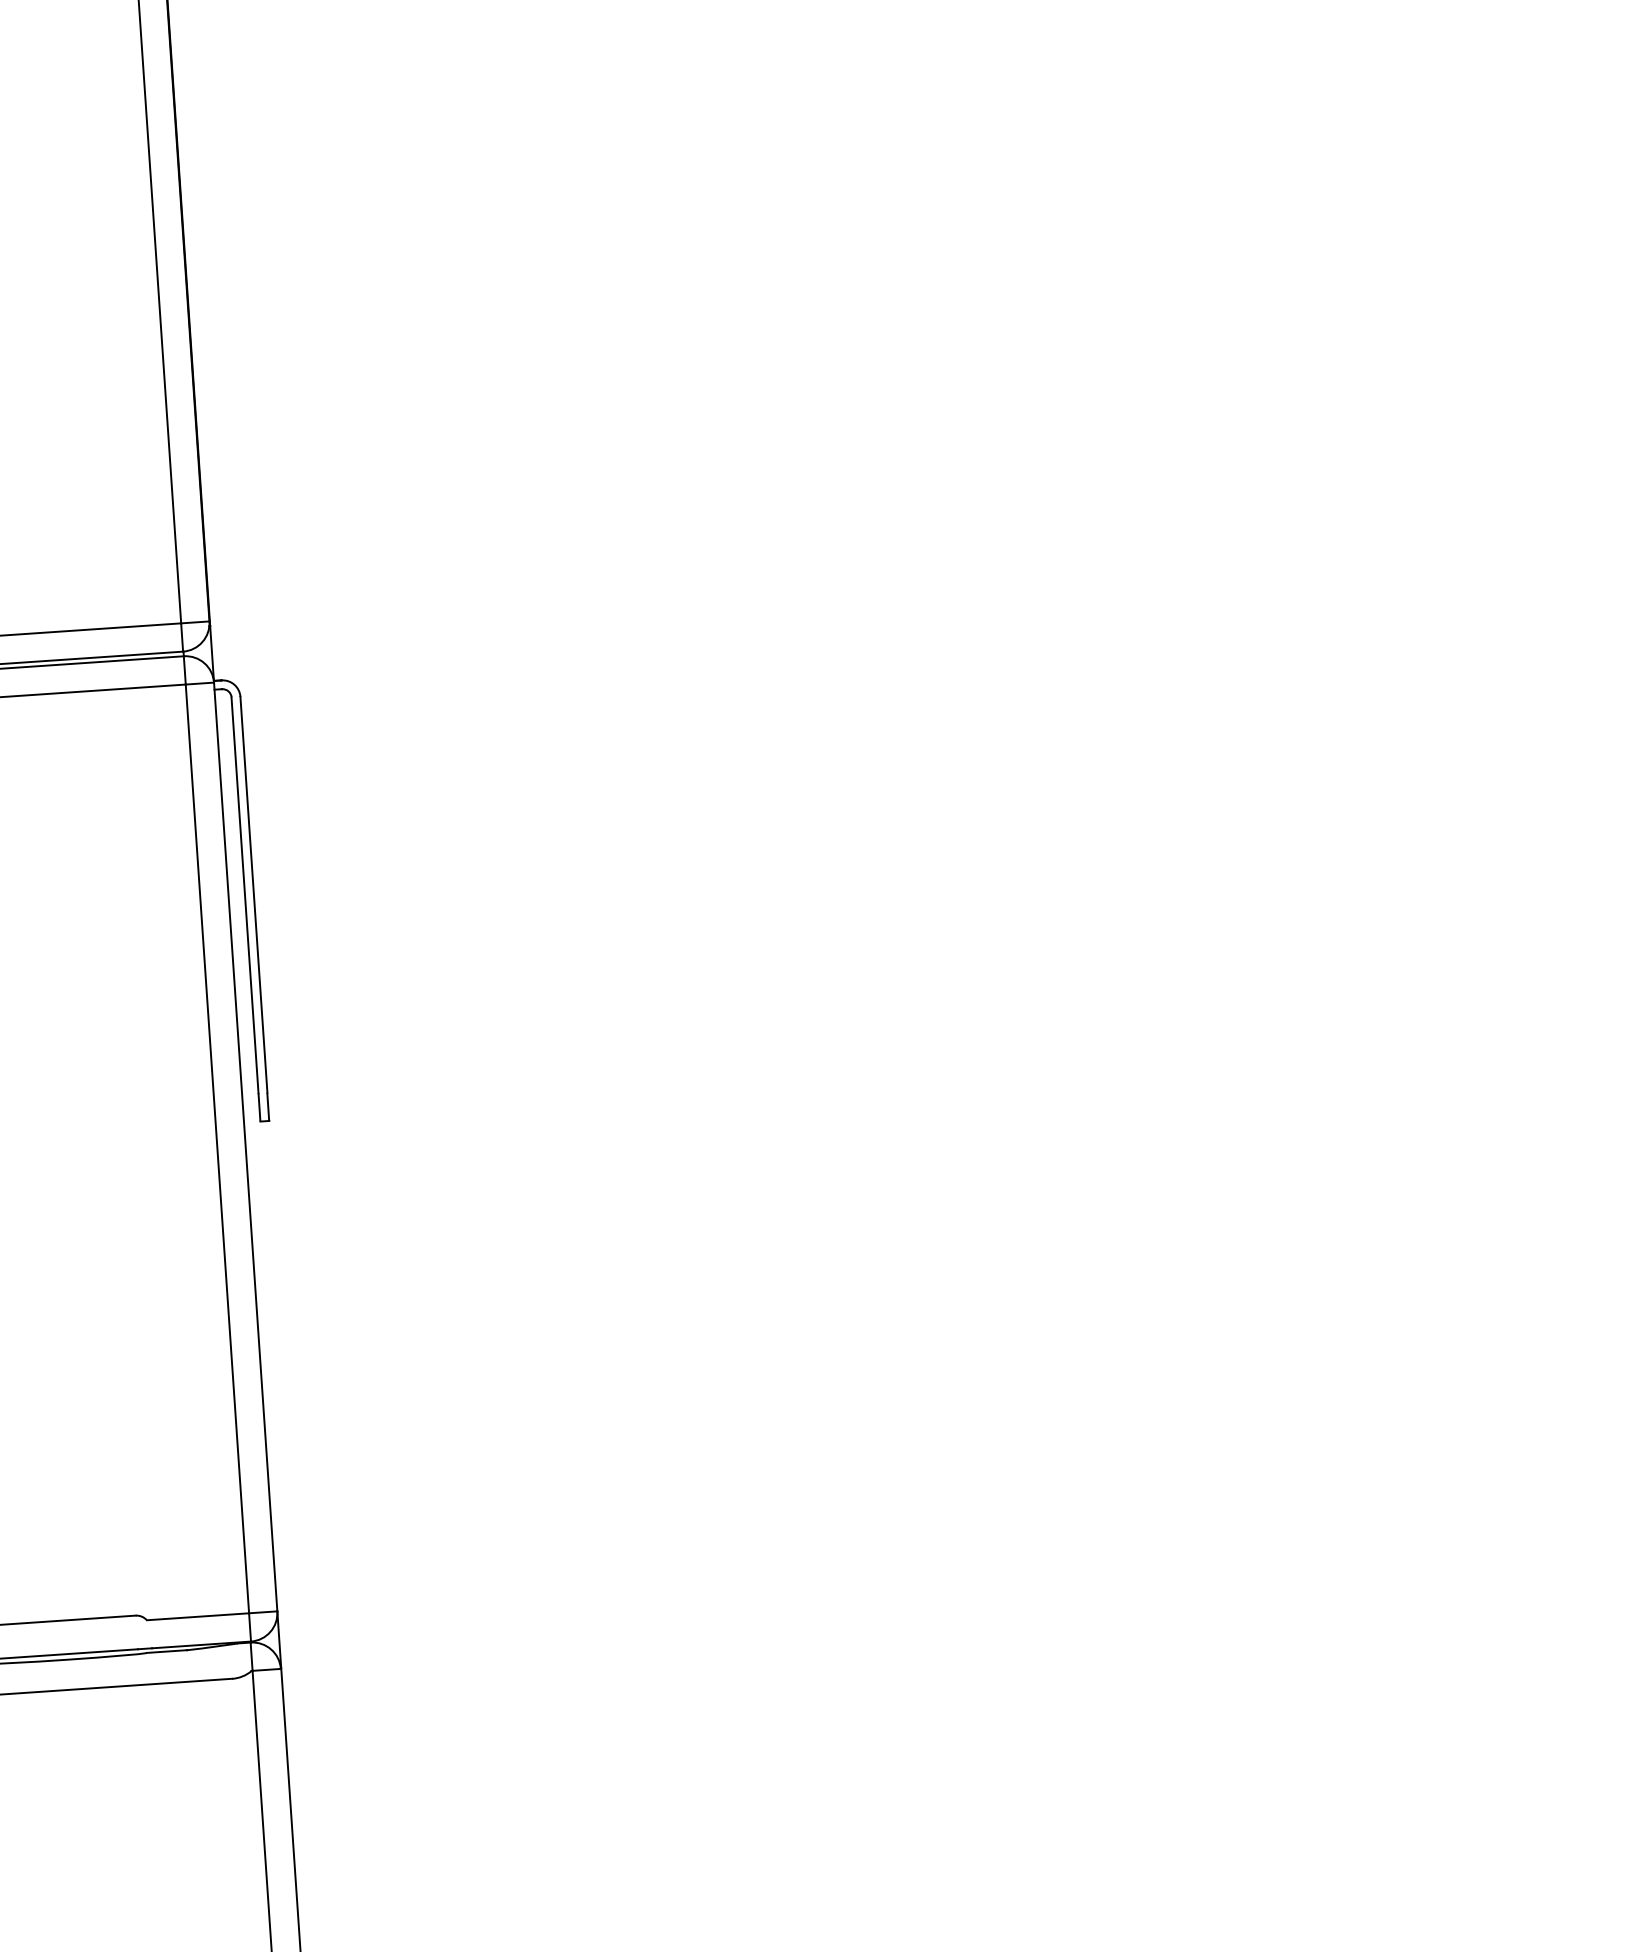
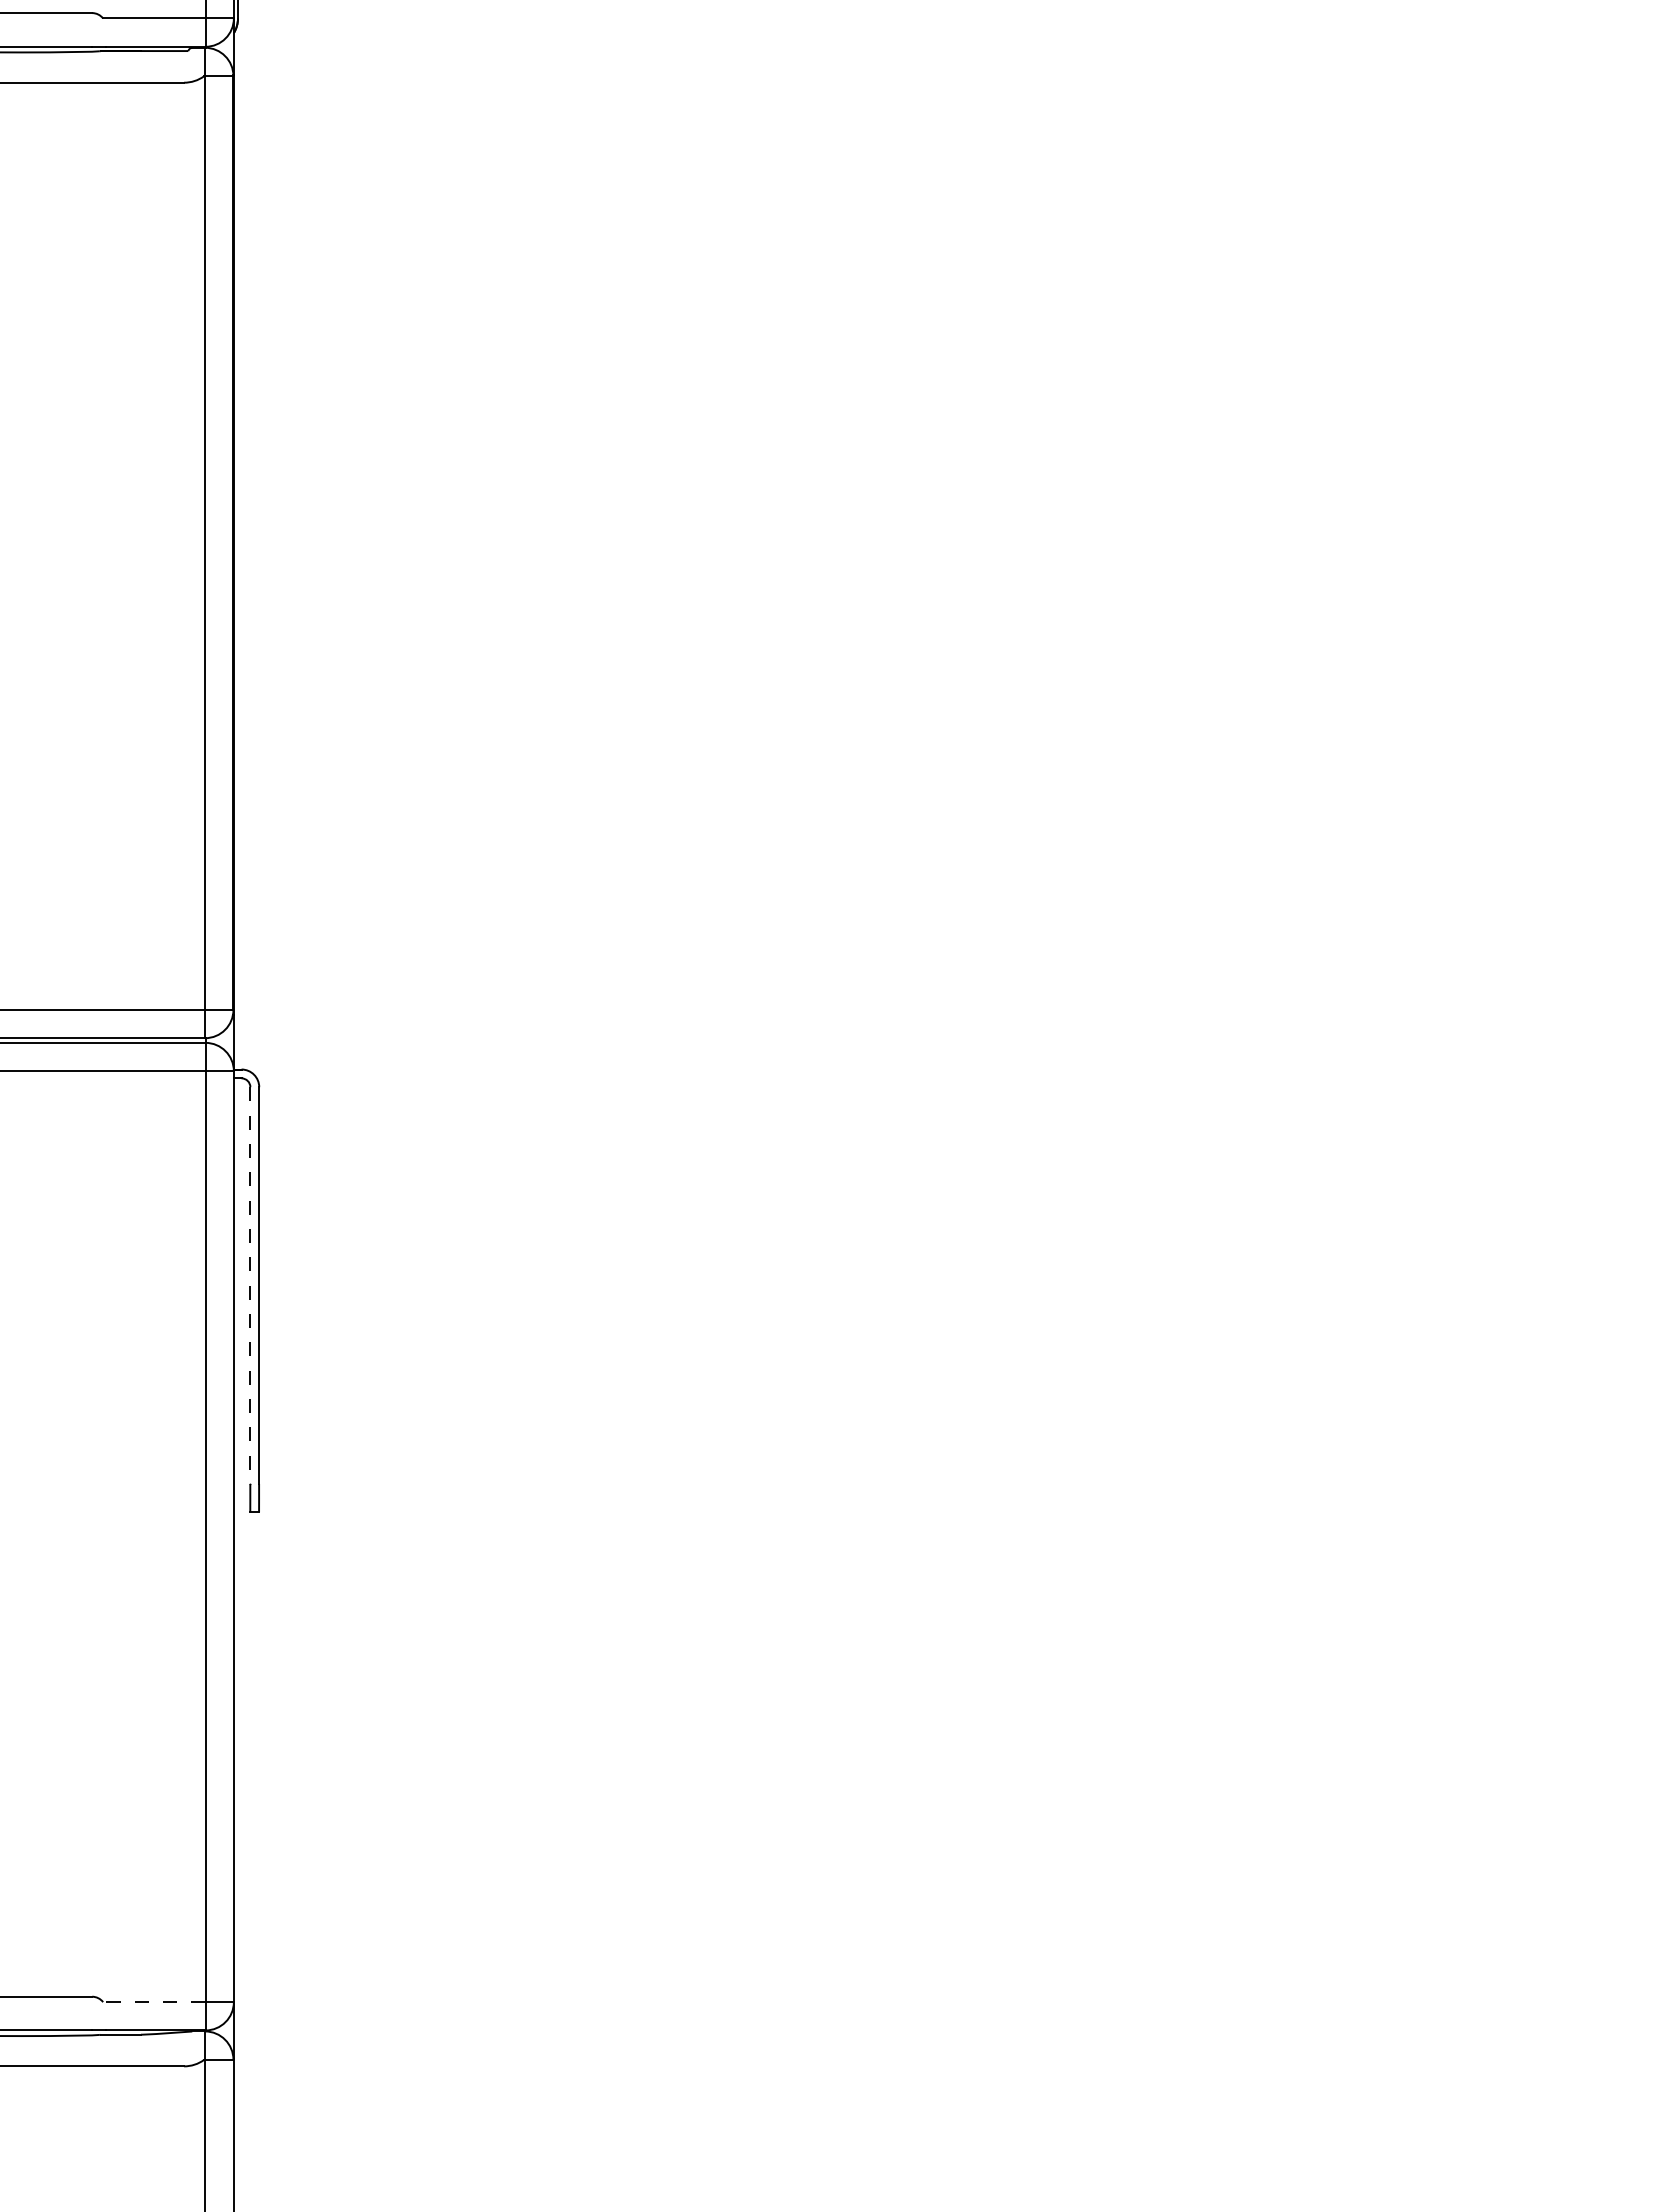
line: (245, 896) -> (250, 1286), solid -> dashed
line: (197, 1617) -> (153, 2002), solid -> dashed

